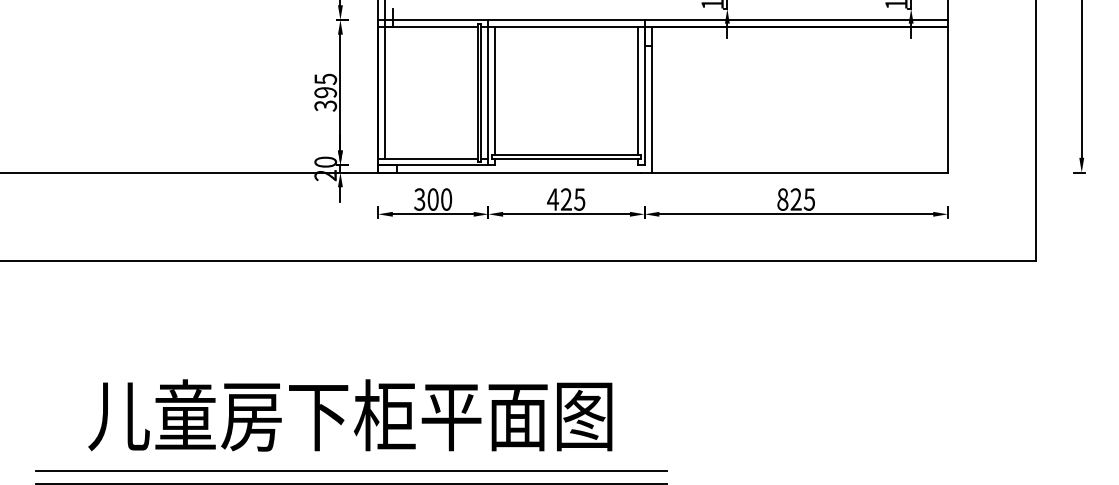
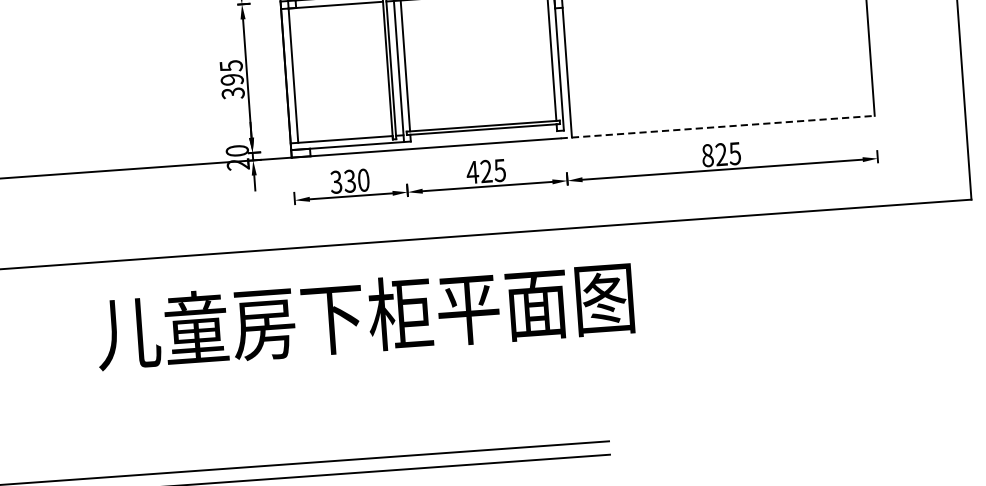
line: (794, 172) -> (717, 127), solid -> dashed
text: (432, 199) -> (349, 181), 300 -> 330
text: (350, 415) -> (365, 315), moved

